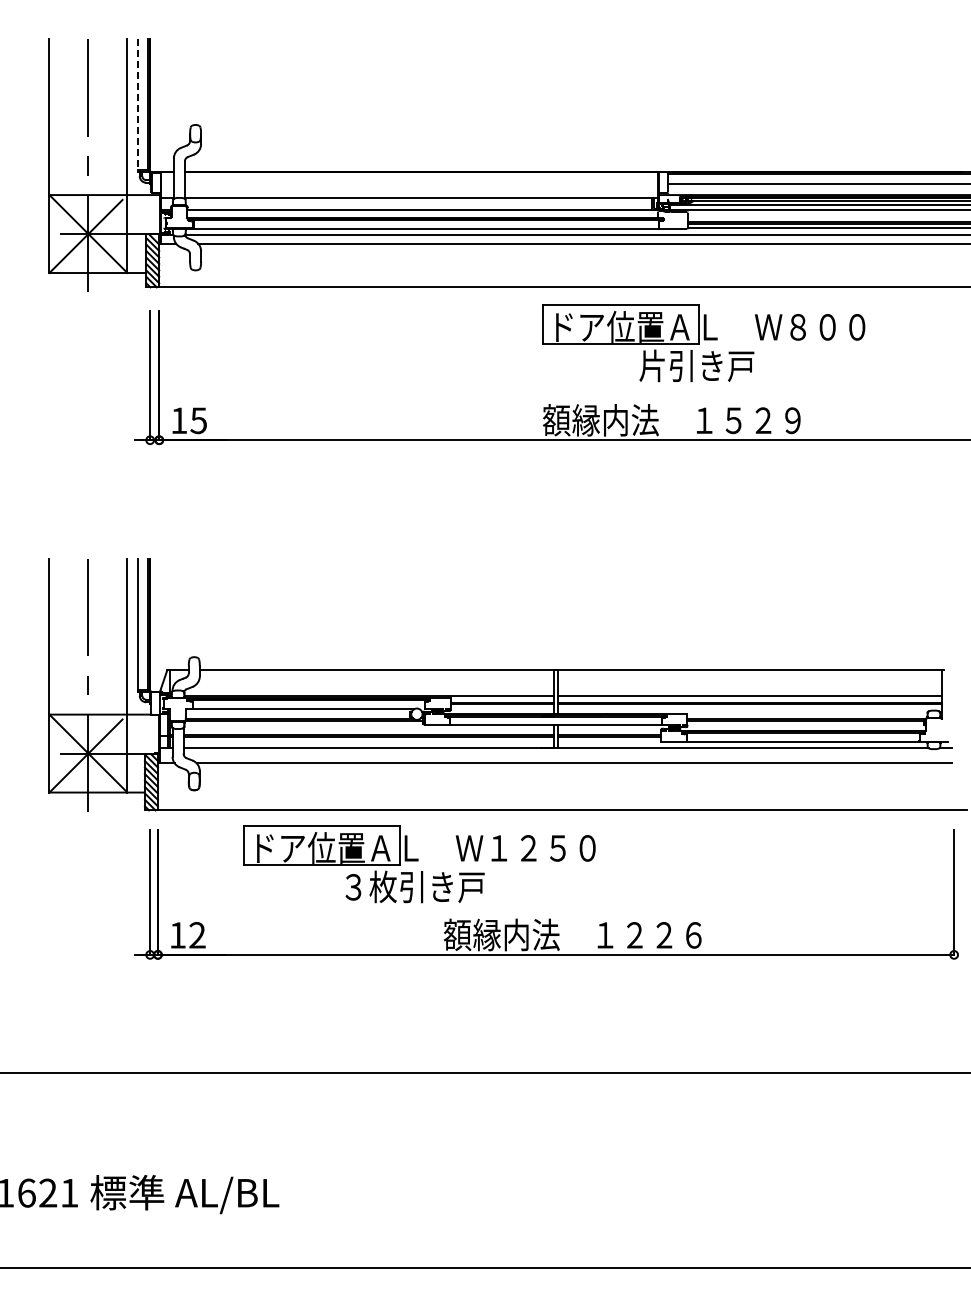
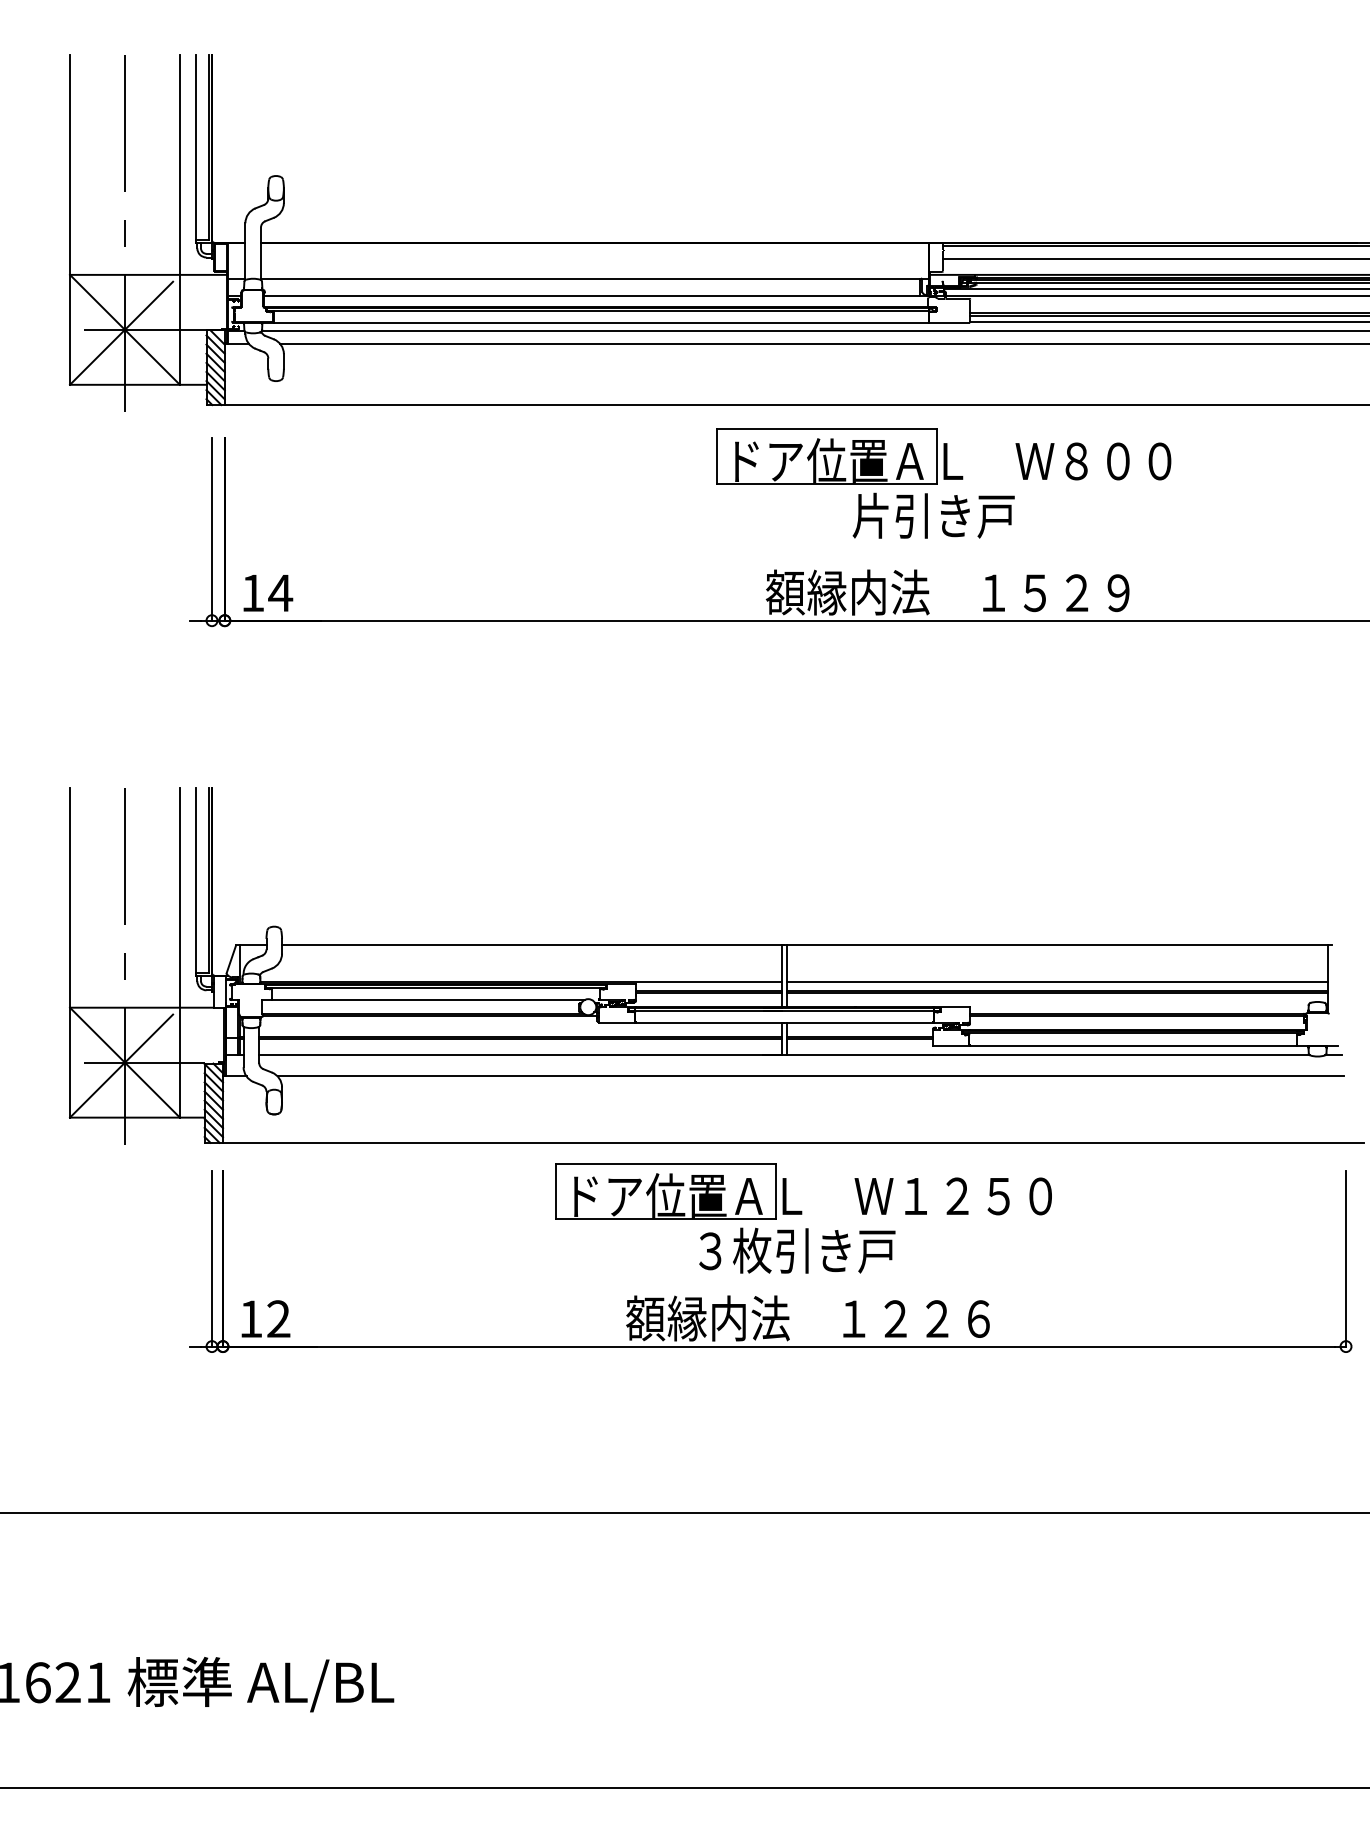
line: (138, 105) -> (195, 148), dashed -> solid
part: (703, 343) -> (943, 484), moved
text: (198, 420) -> (280, 592), 15 -> 14
part: (419, 864) -> (803, 1219), moved

